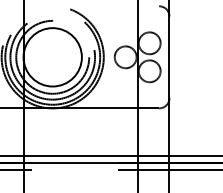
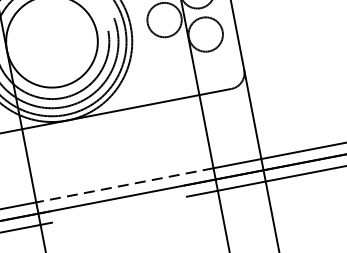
line: (80, 155) -> (124, 184), solid -> dashed

